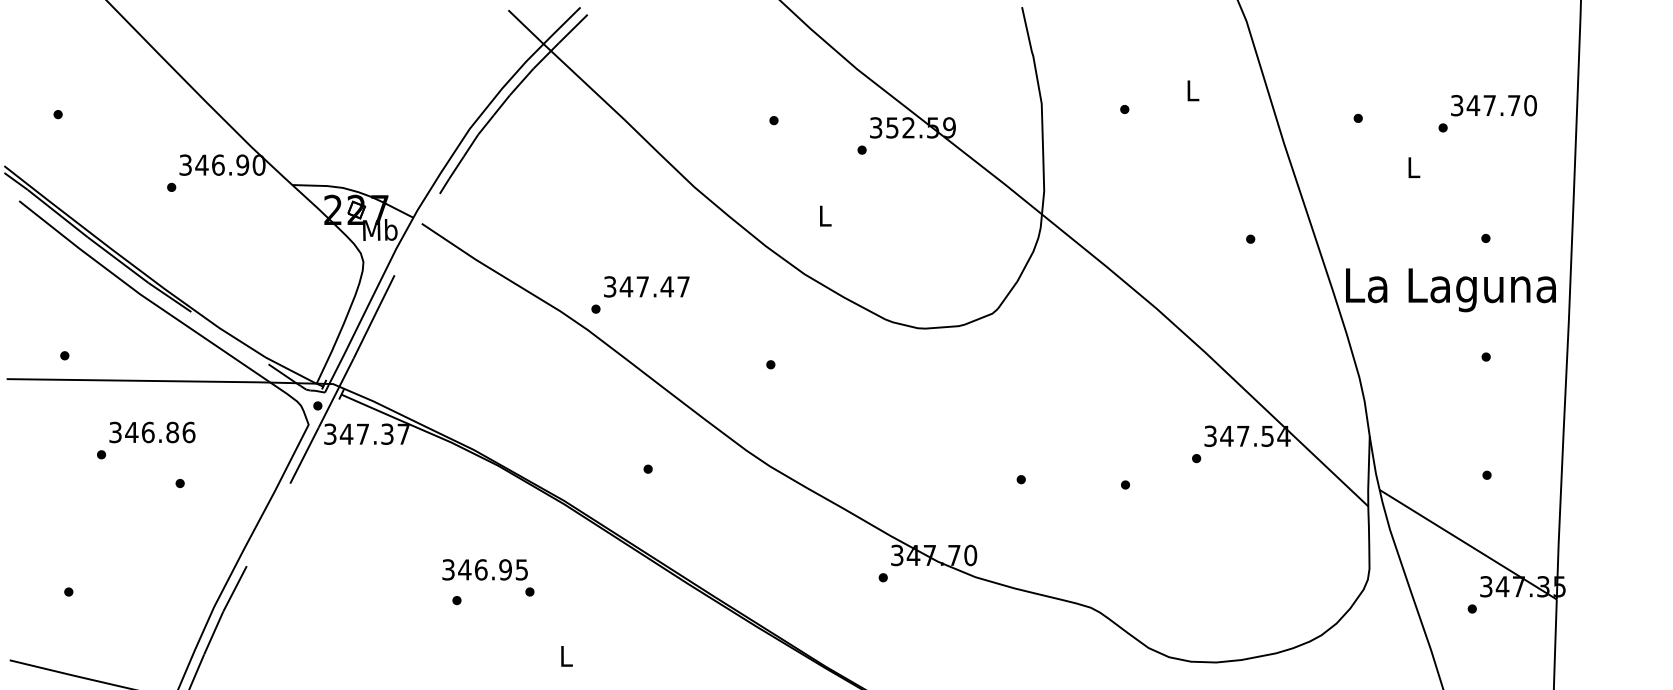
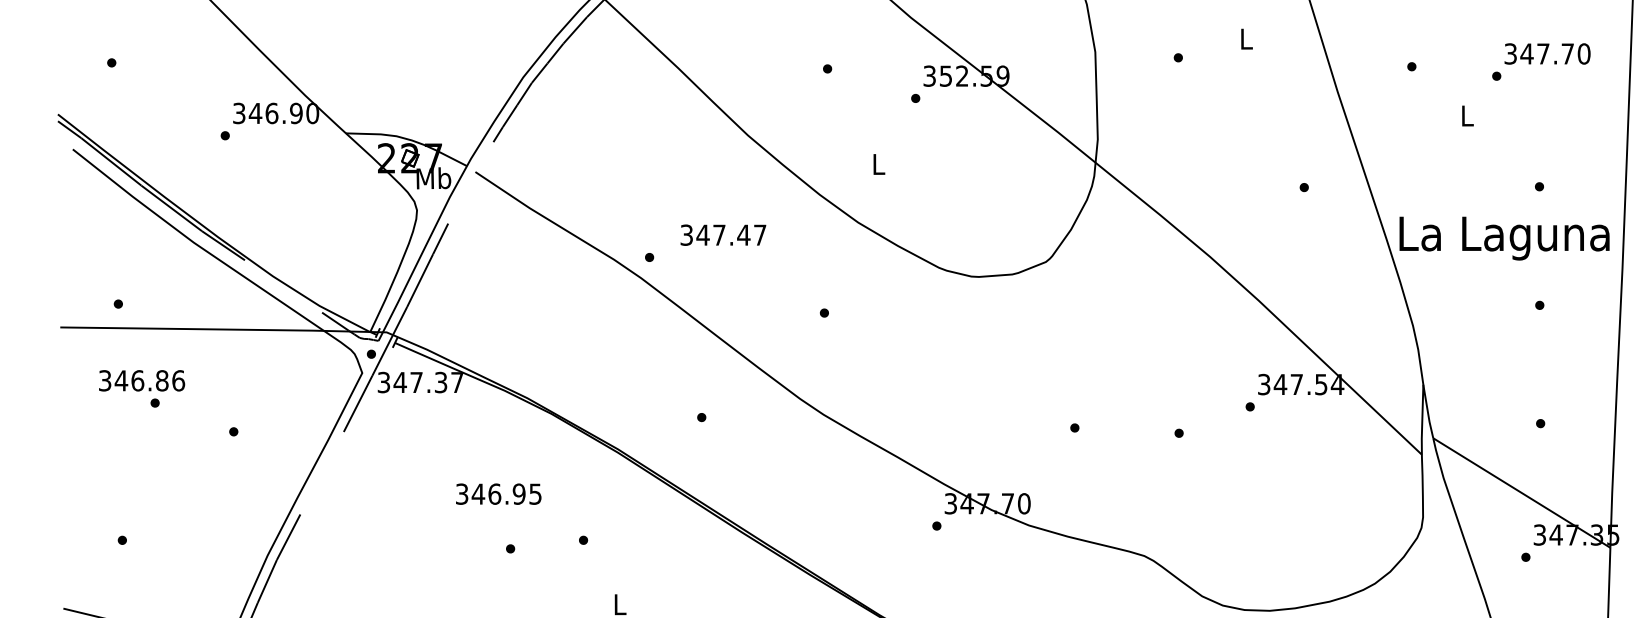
text: (646, 286) -> (723, 234), moved
text: (152, 432) -> (142, 380), moved
text: (484, 569) -> (498, 493), moved

